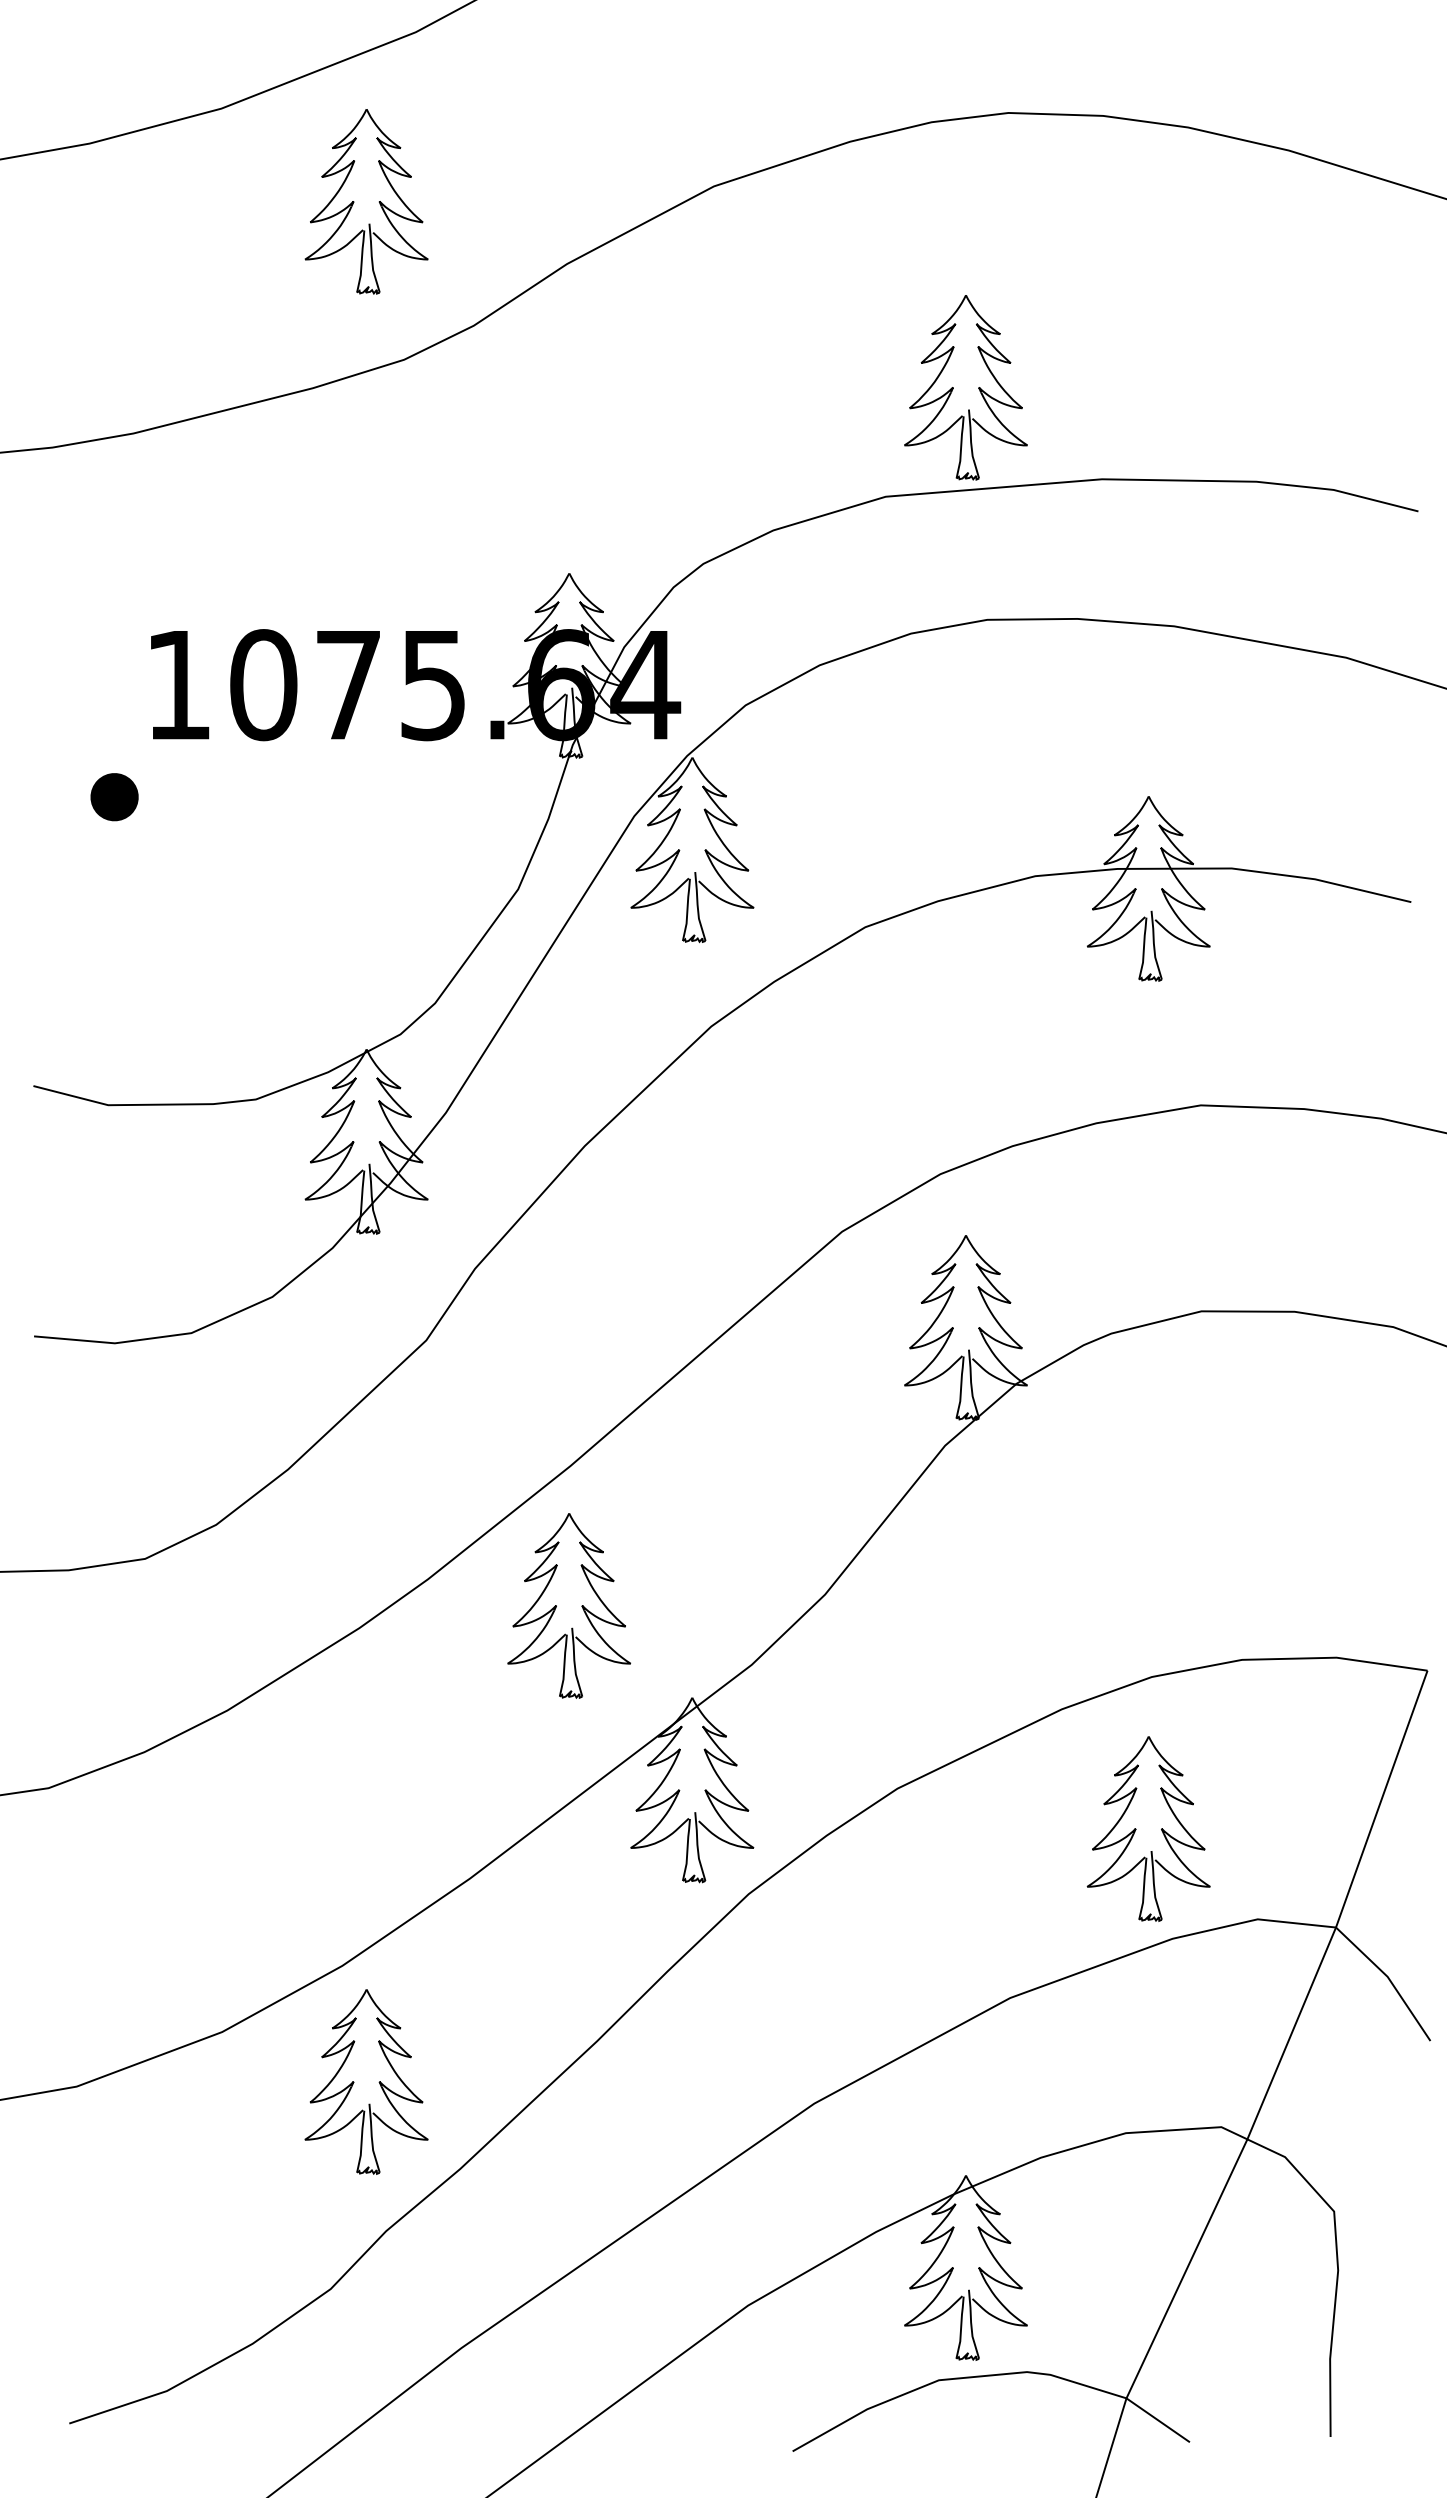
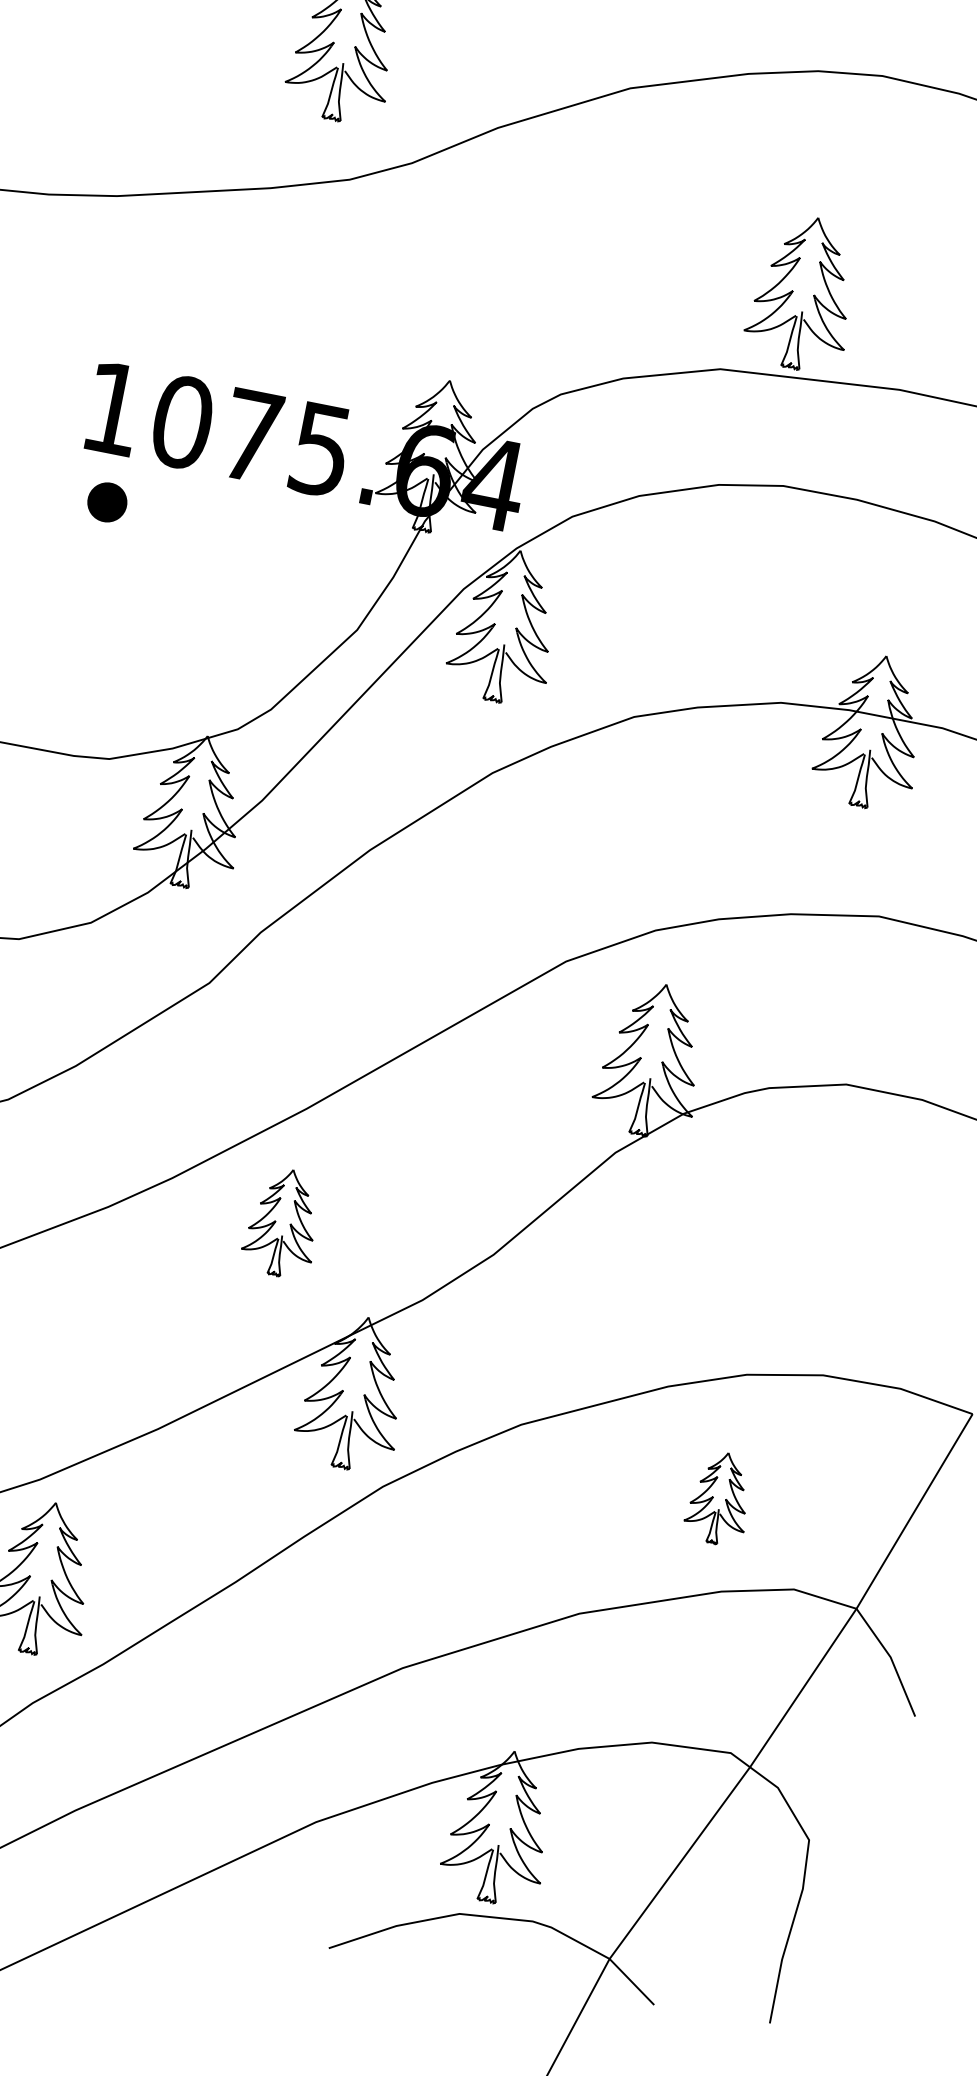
part: (114, 797) -> (107, 502), moved
part: (568, 1605) -> (282, 1222), size x0.7
part: (1148, 1828) -> (719, 1497), size x0.6

